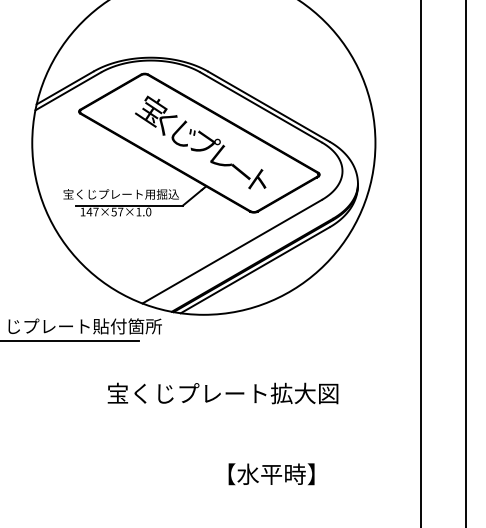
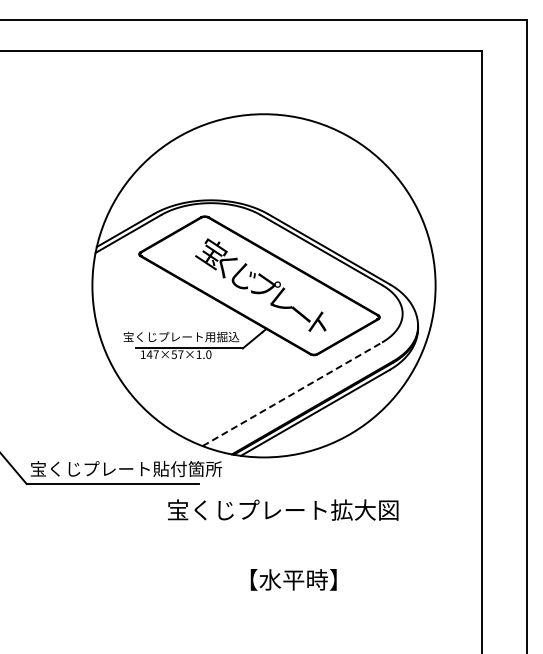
line: (232, 251) -> (292, 394), solid -> dashed
text: (223, 392) -> (283, 509), moved
text: (271, 473) -> (293, 579), moved

